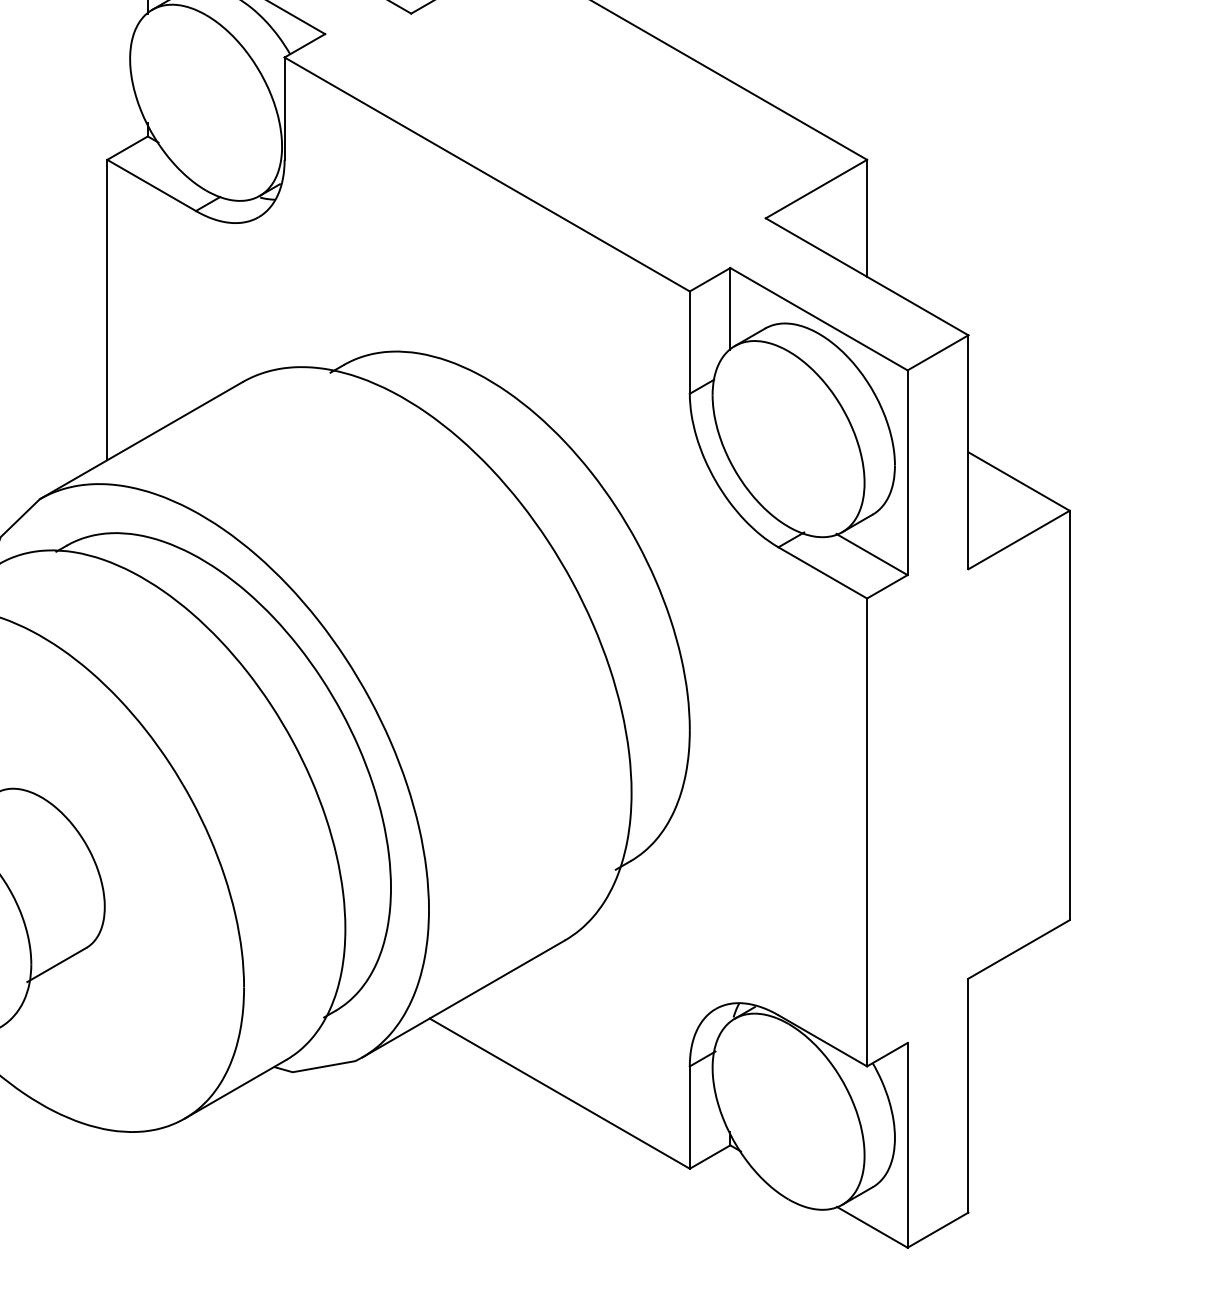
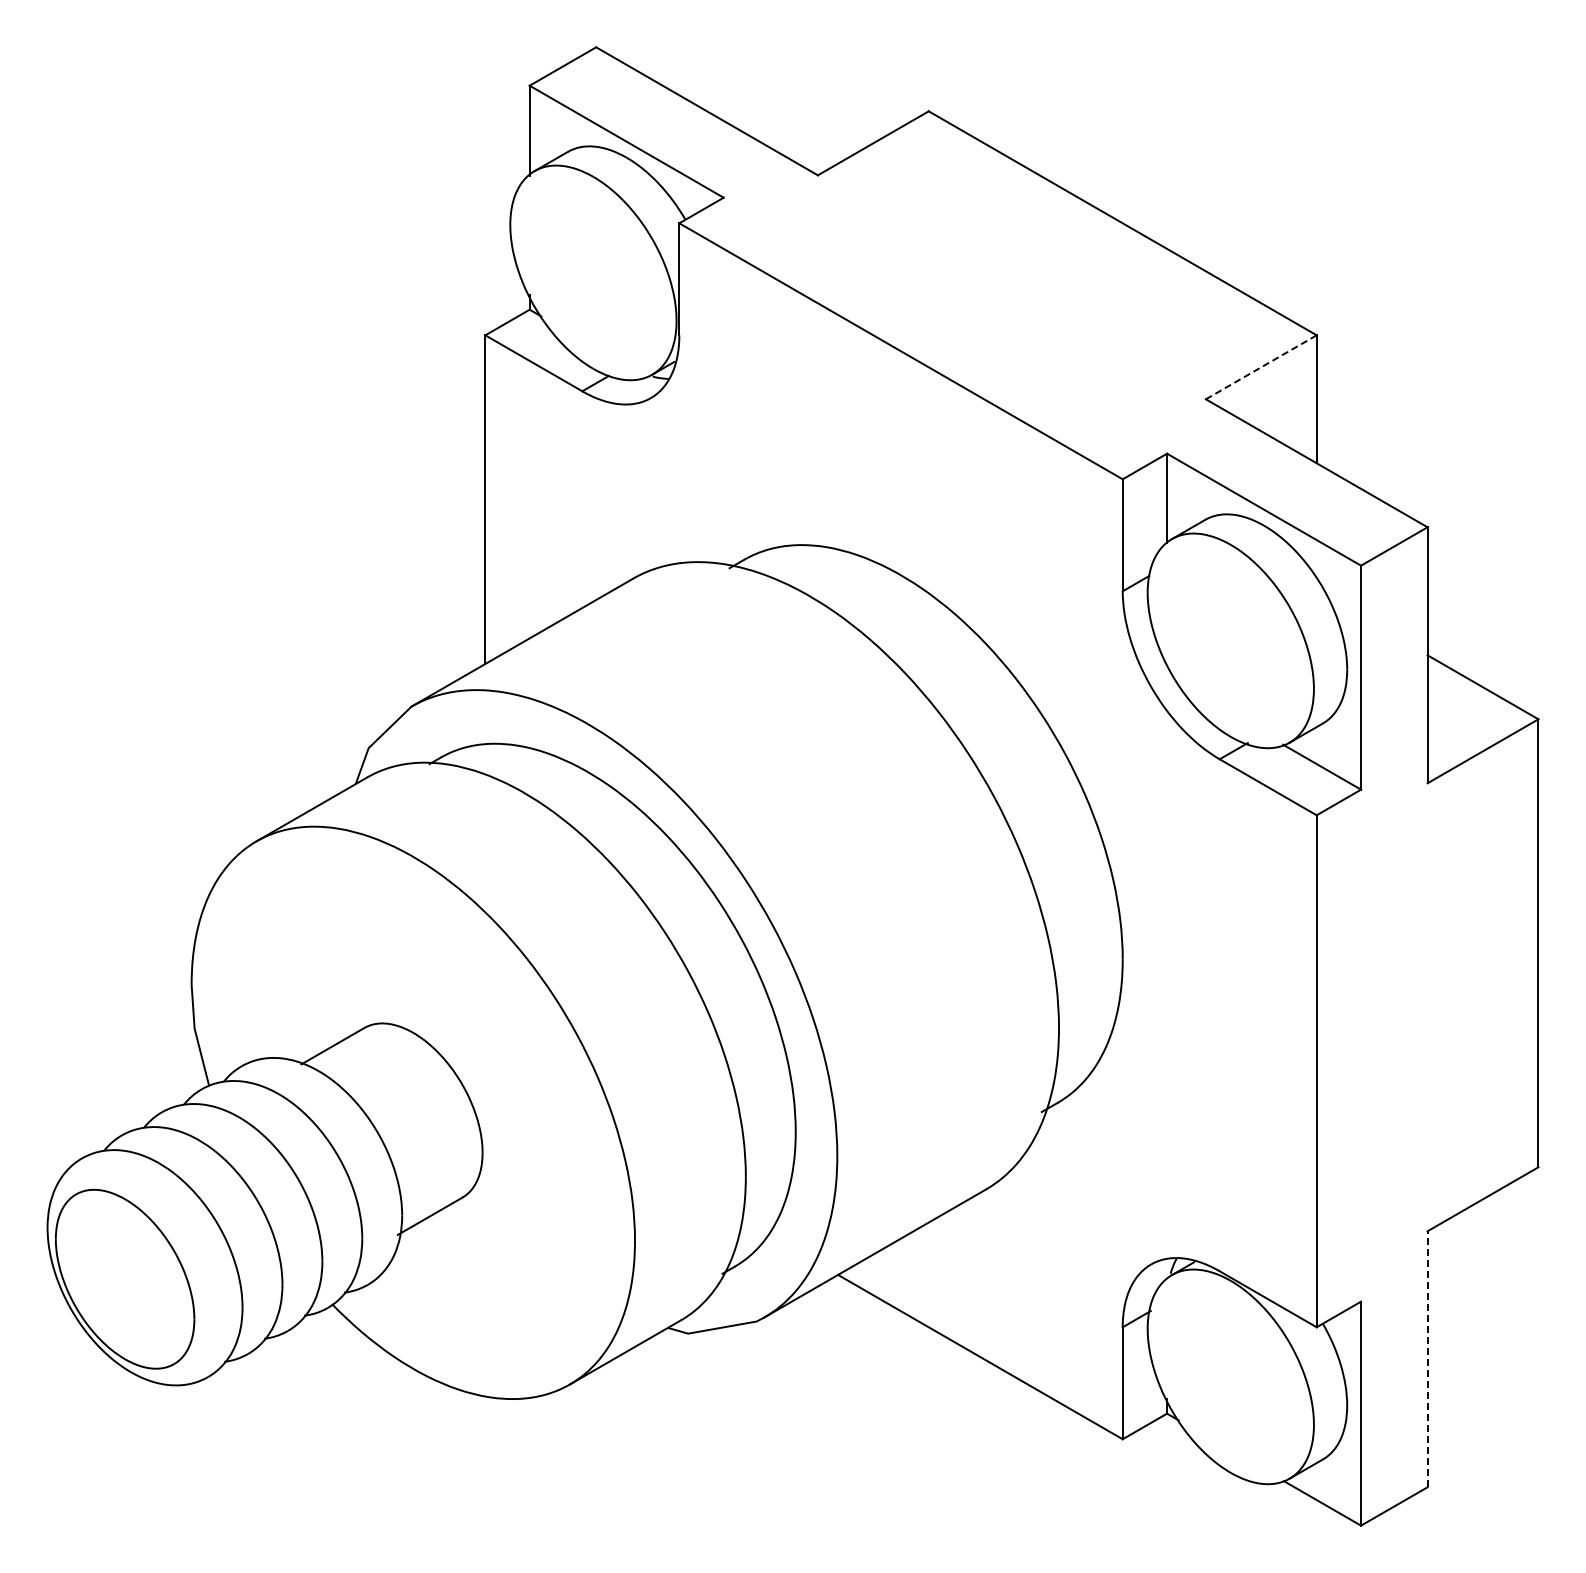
line: (816, 189) -> (1261, 367), solid -> dashed
line: (968, 1094) -> (1427, 1358), solid -> dashed

